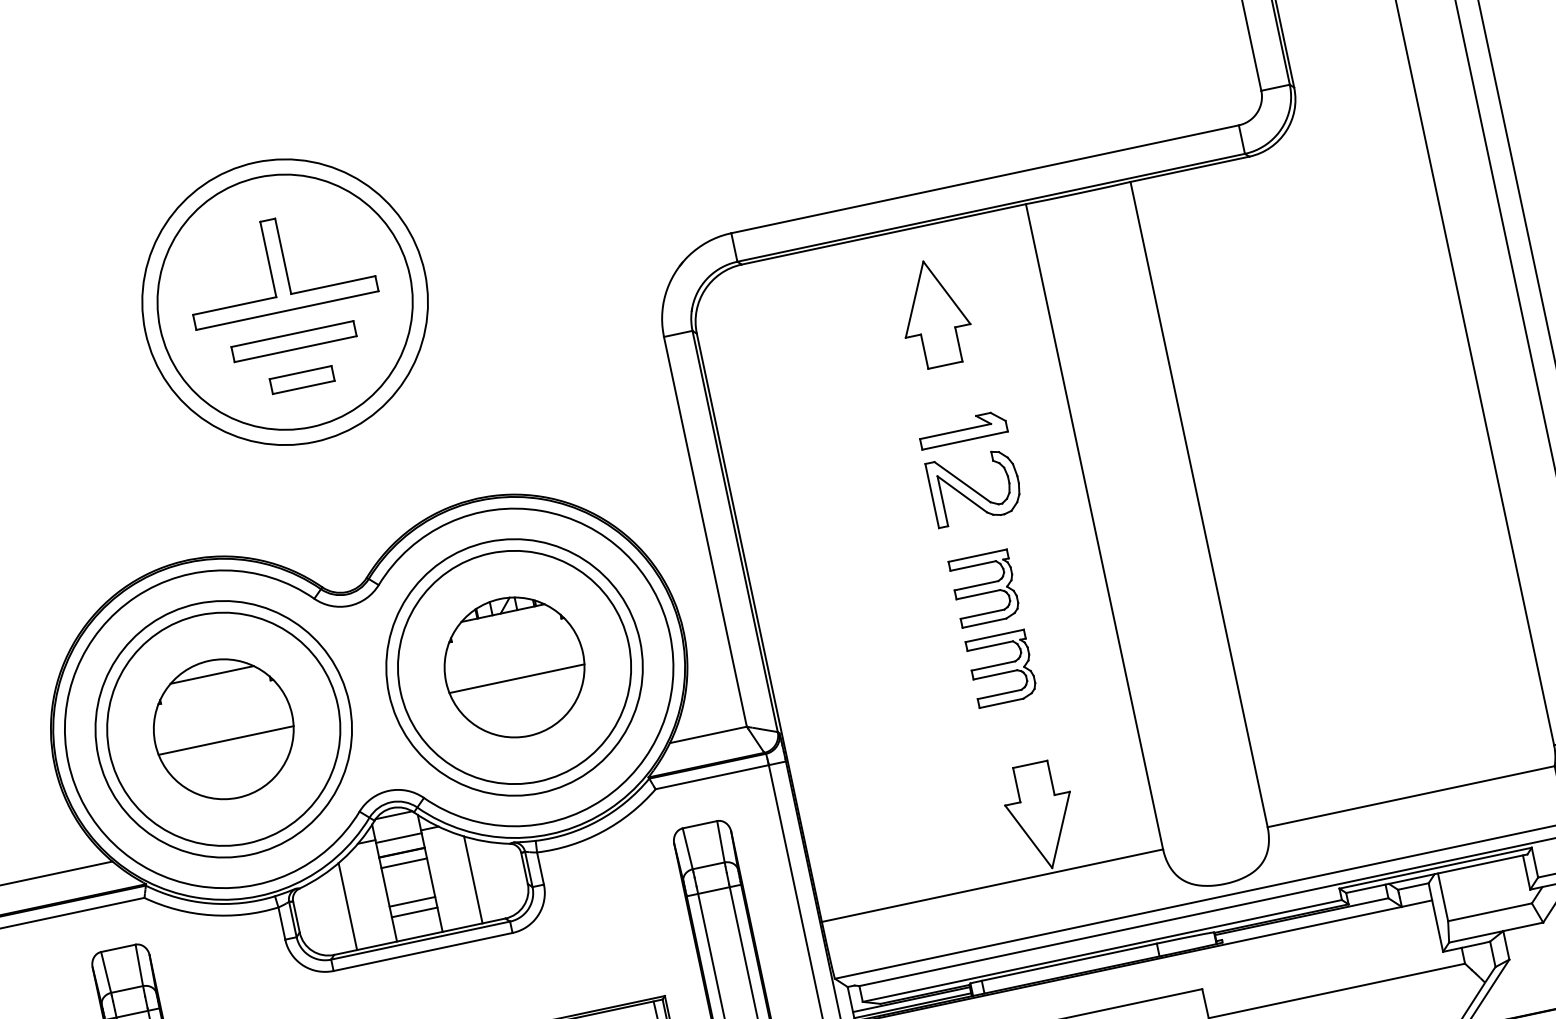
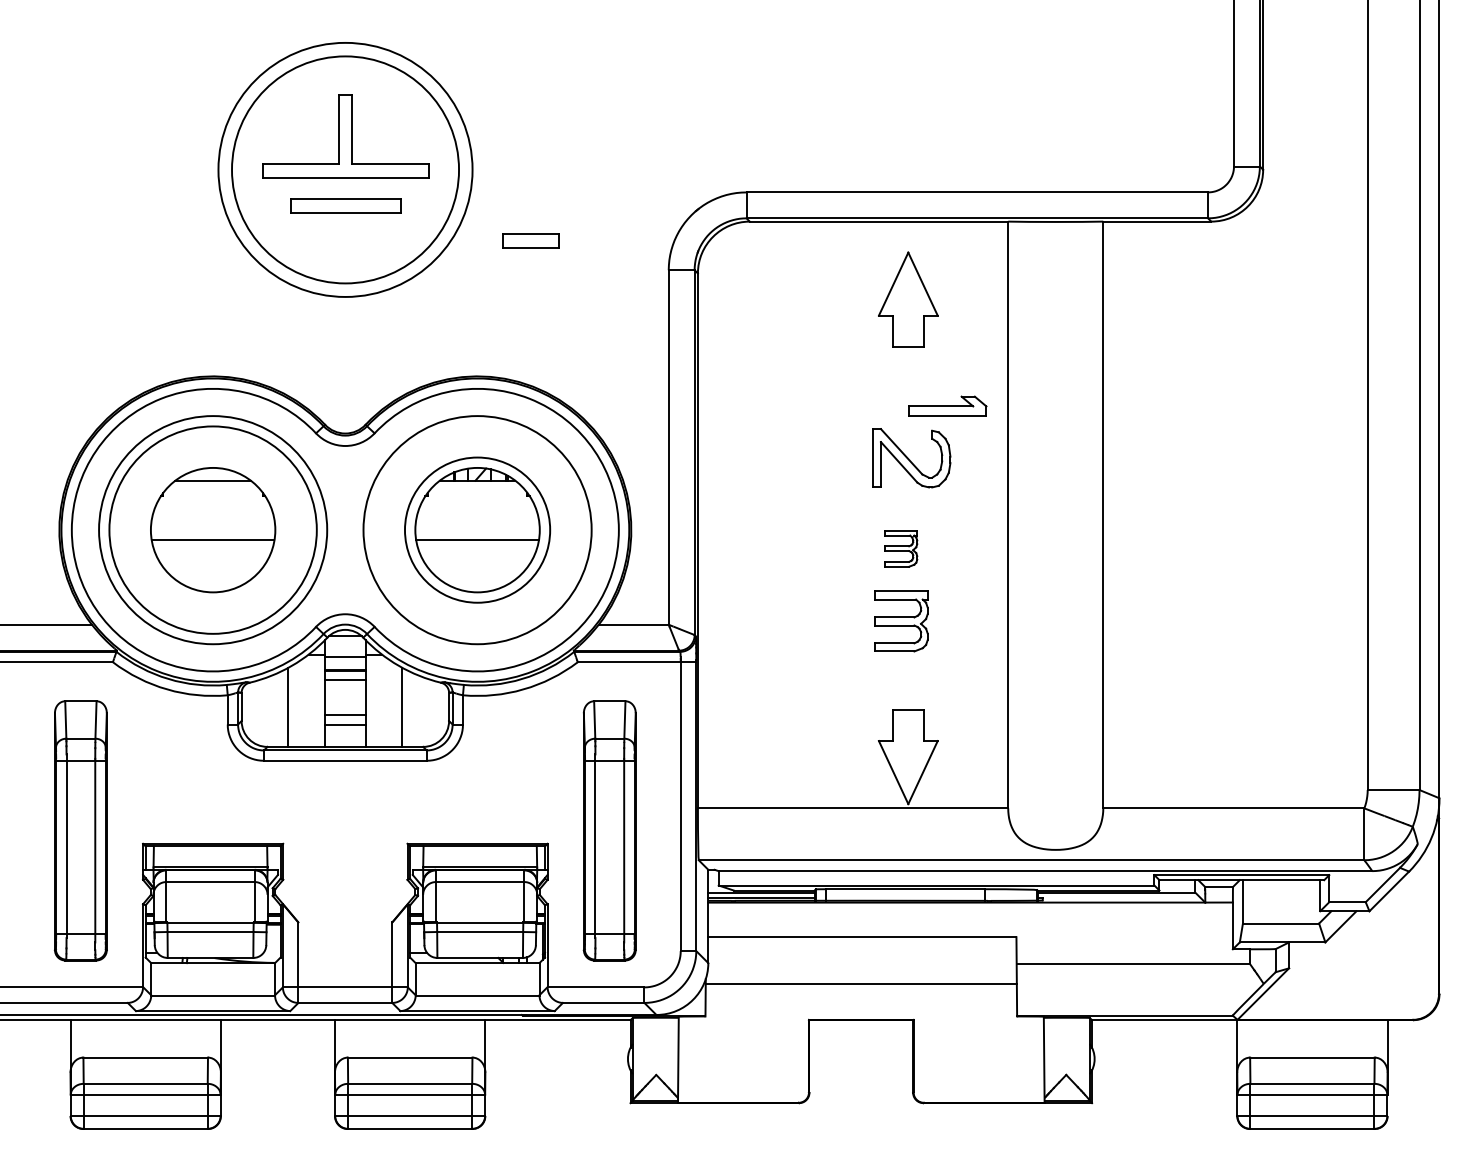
part: (301, 379) -> (530, 240), moved
part: (962, 428) -> (947, 405), moved
part: (985, 588) -> (901, 548), size x0.6
circle: (514, 666) -> (477, 529), size x0.7

